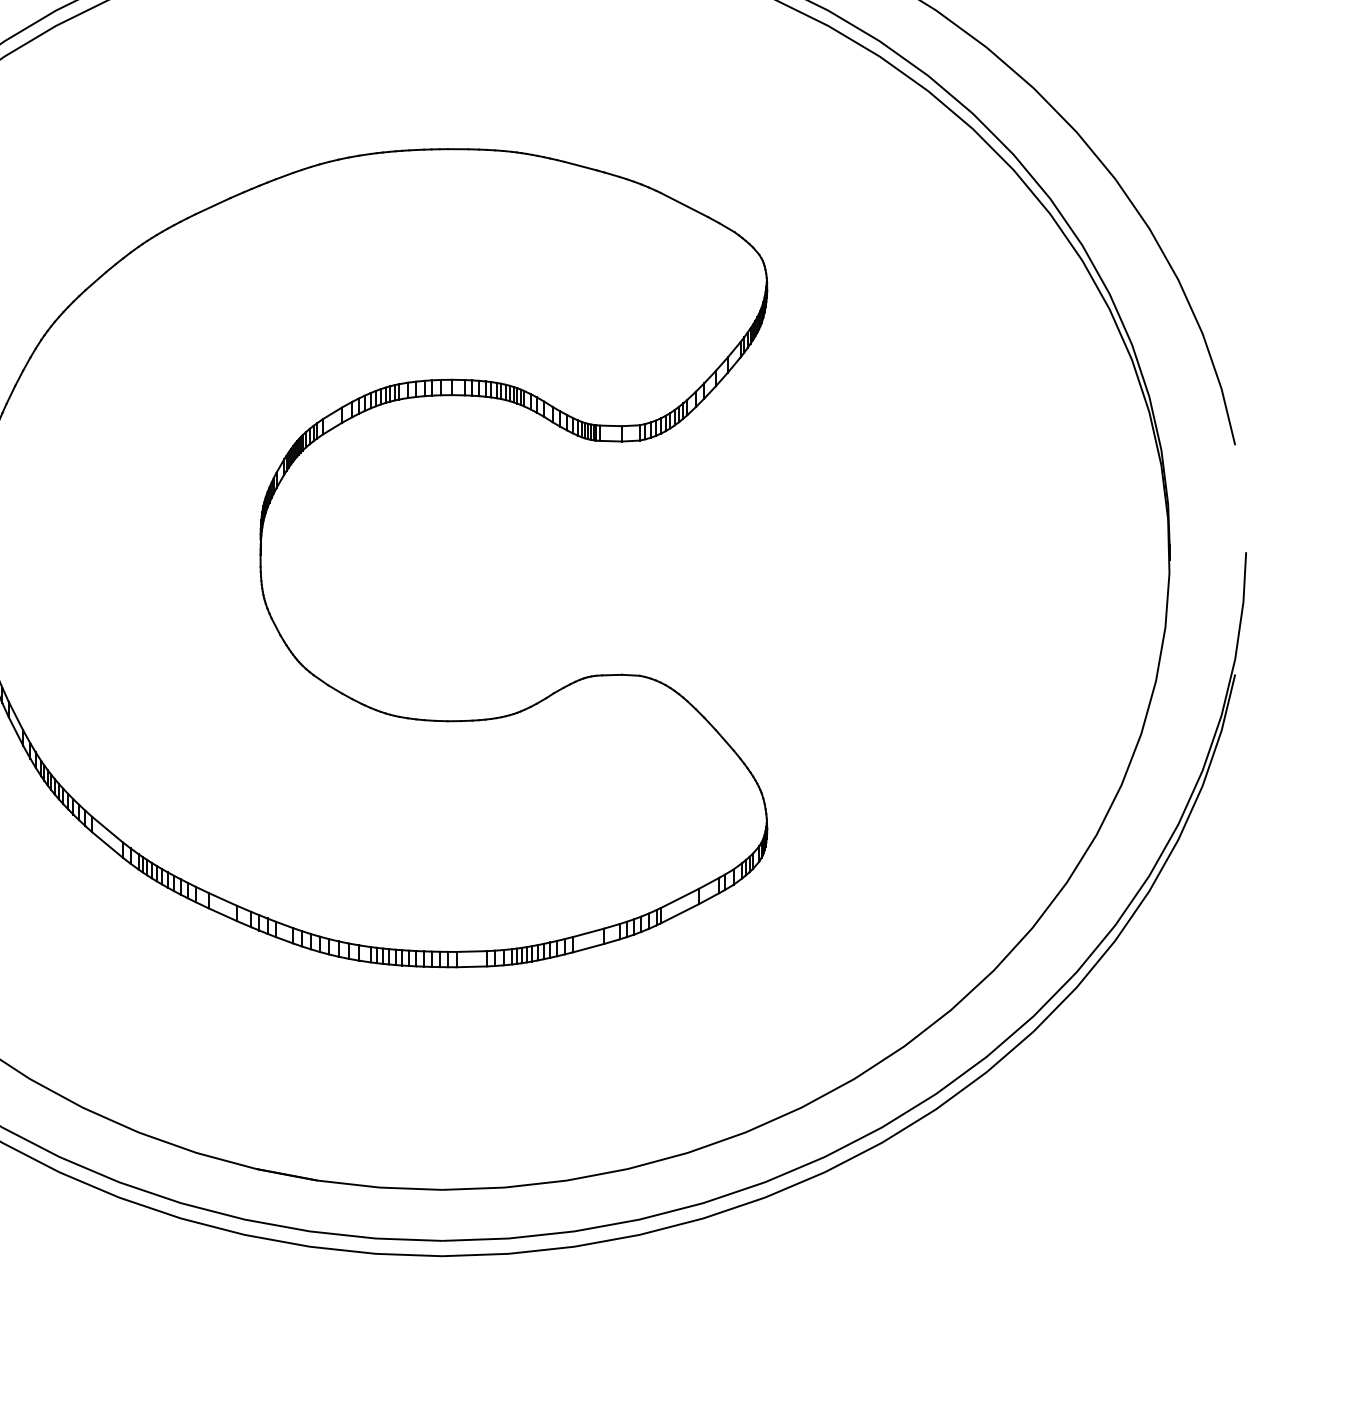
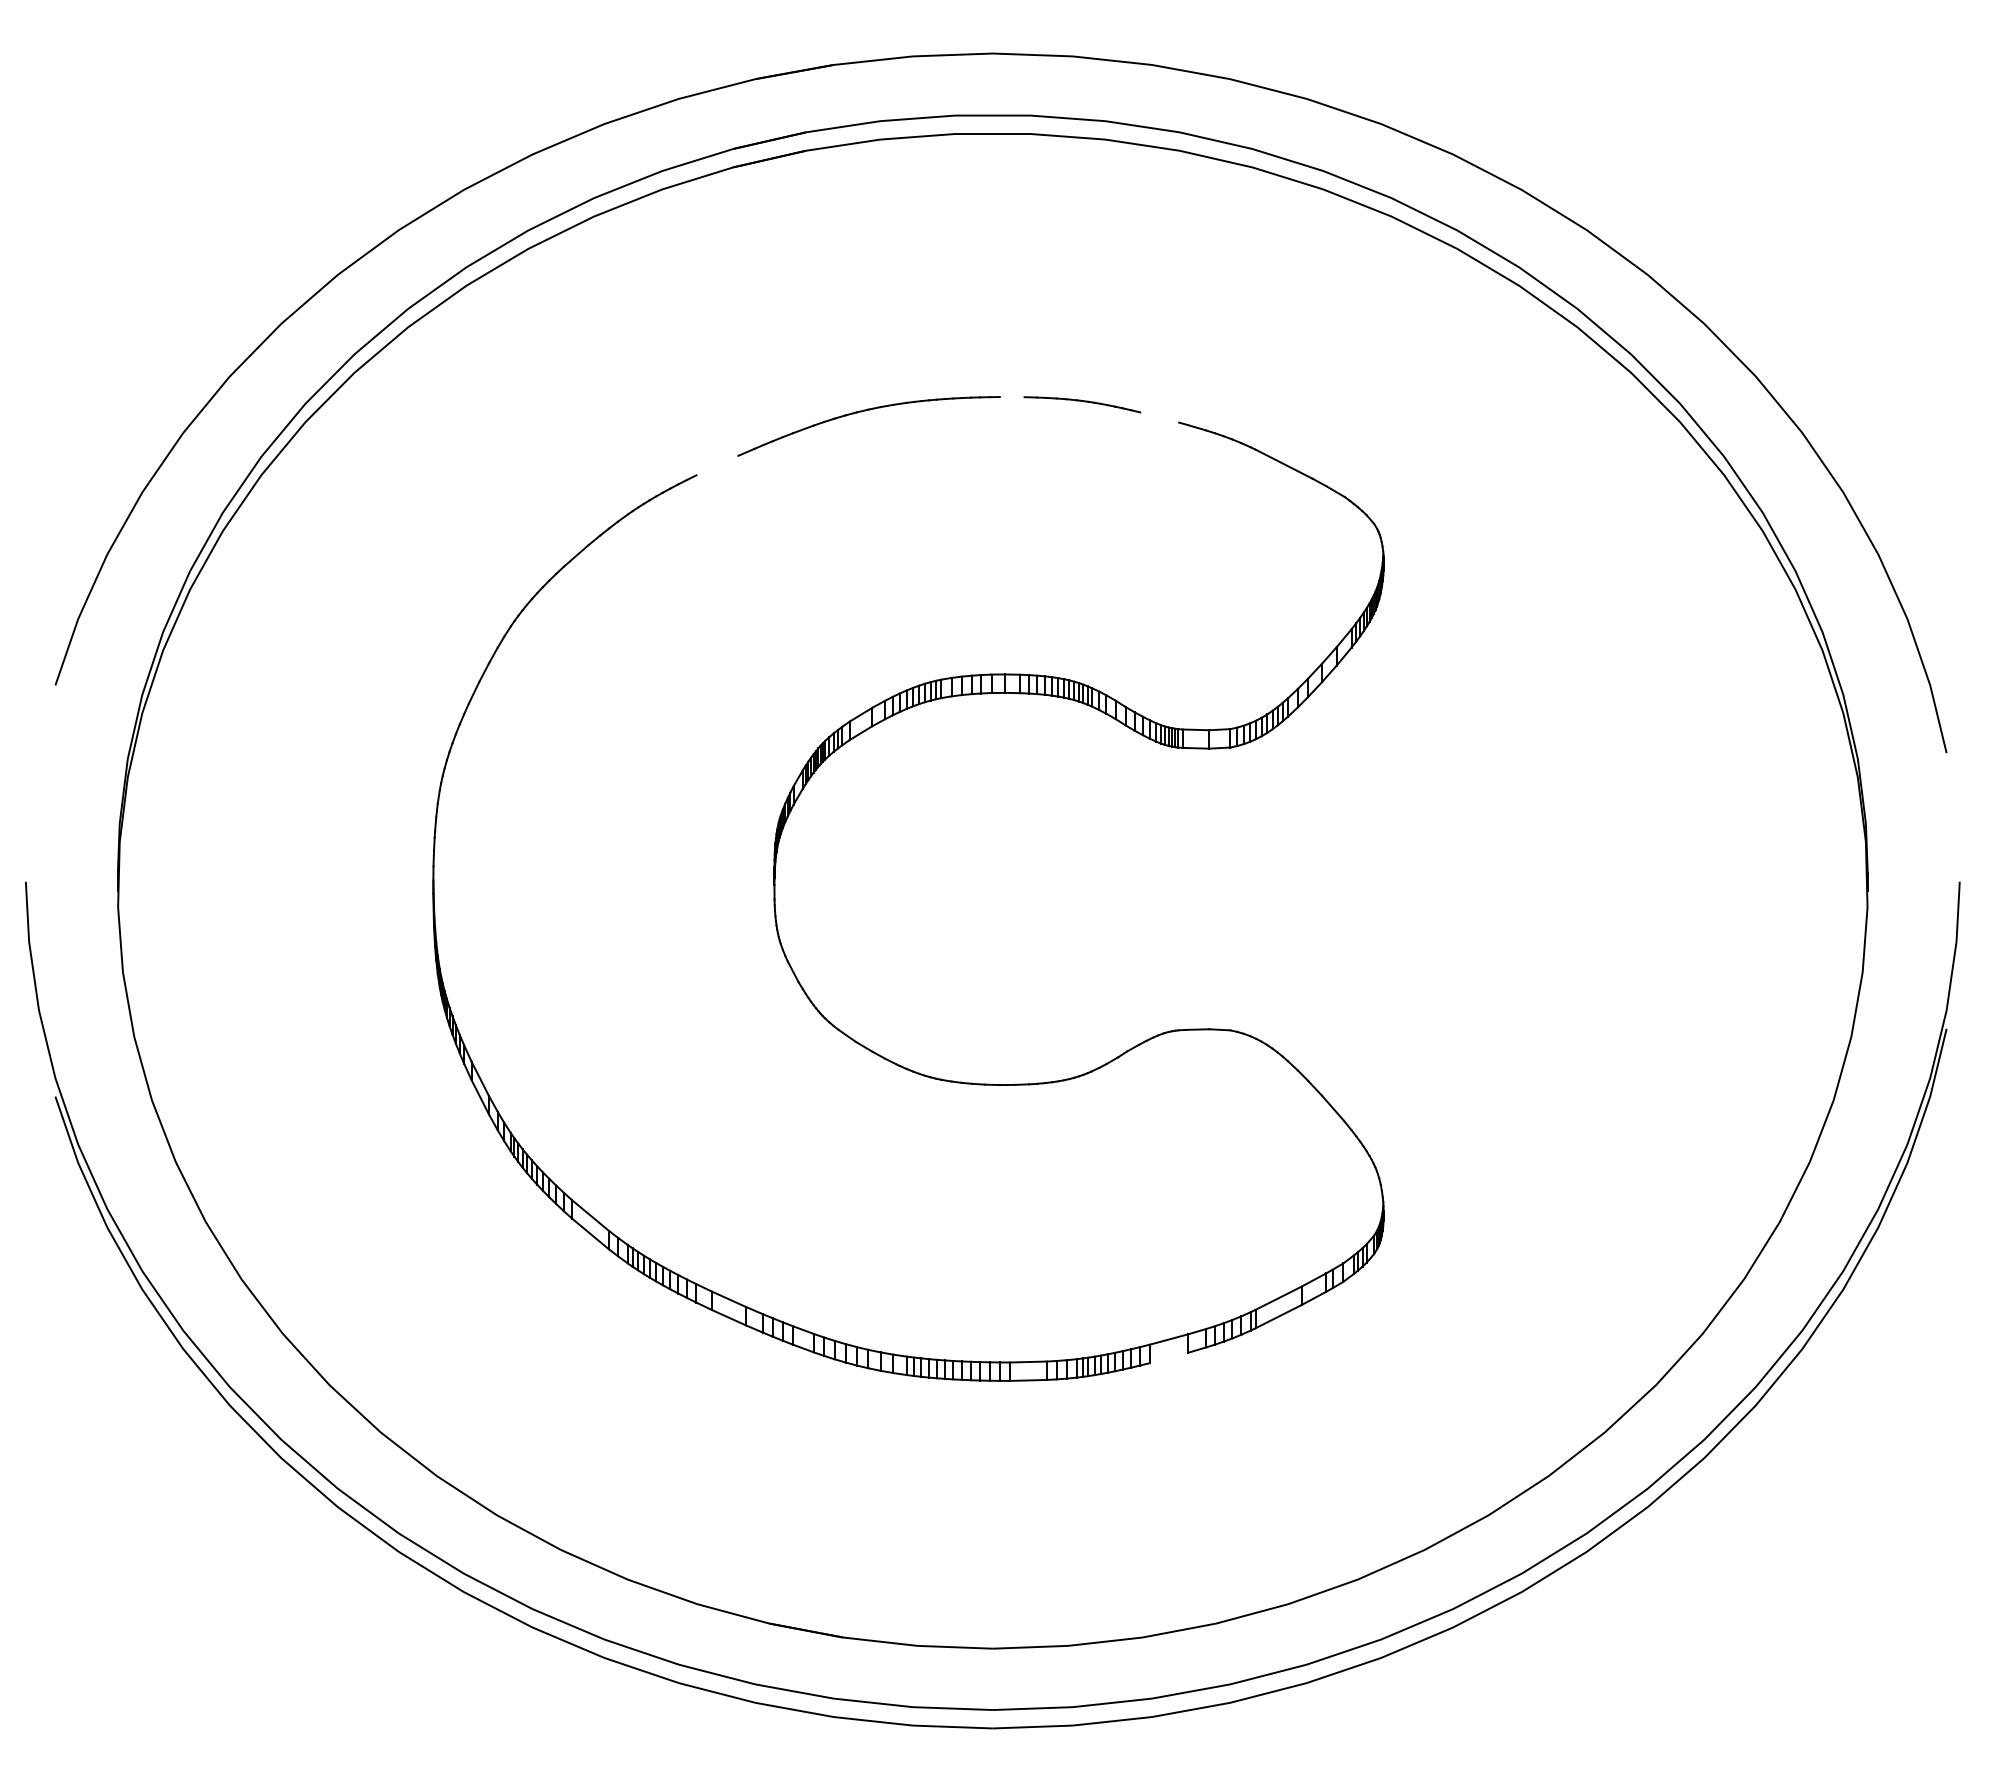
line: (457, 149) -> (1011, 397), removed
line: (580, 166) -> (1159, 417), removed
line: (213, 206) -> (717, 465), removed
line: (588, 947) -> (1168, 1357), removed

